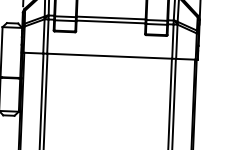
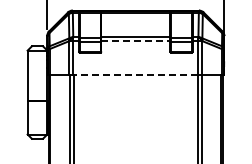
line: (111, 22) -> (136, 41), solid -> dashed
line: (109, 56) -> (135, 75), solid -> dashed

